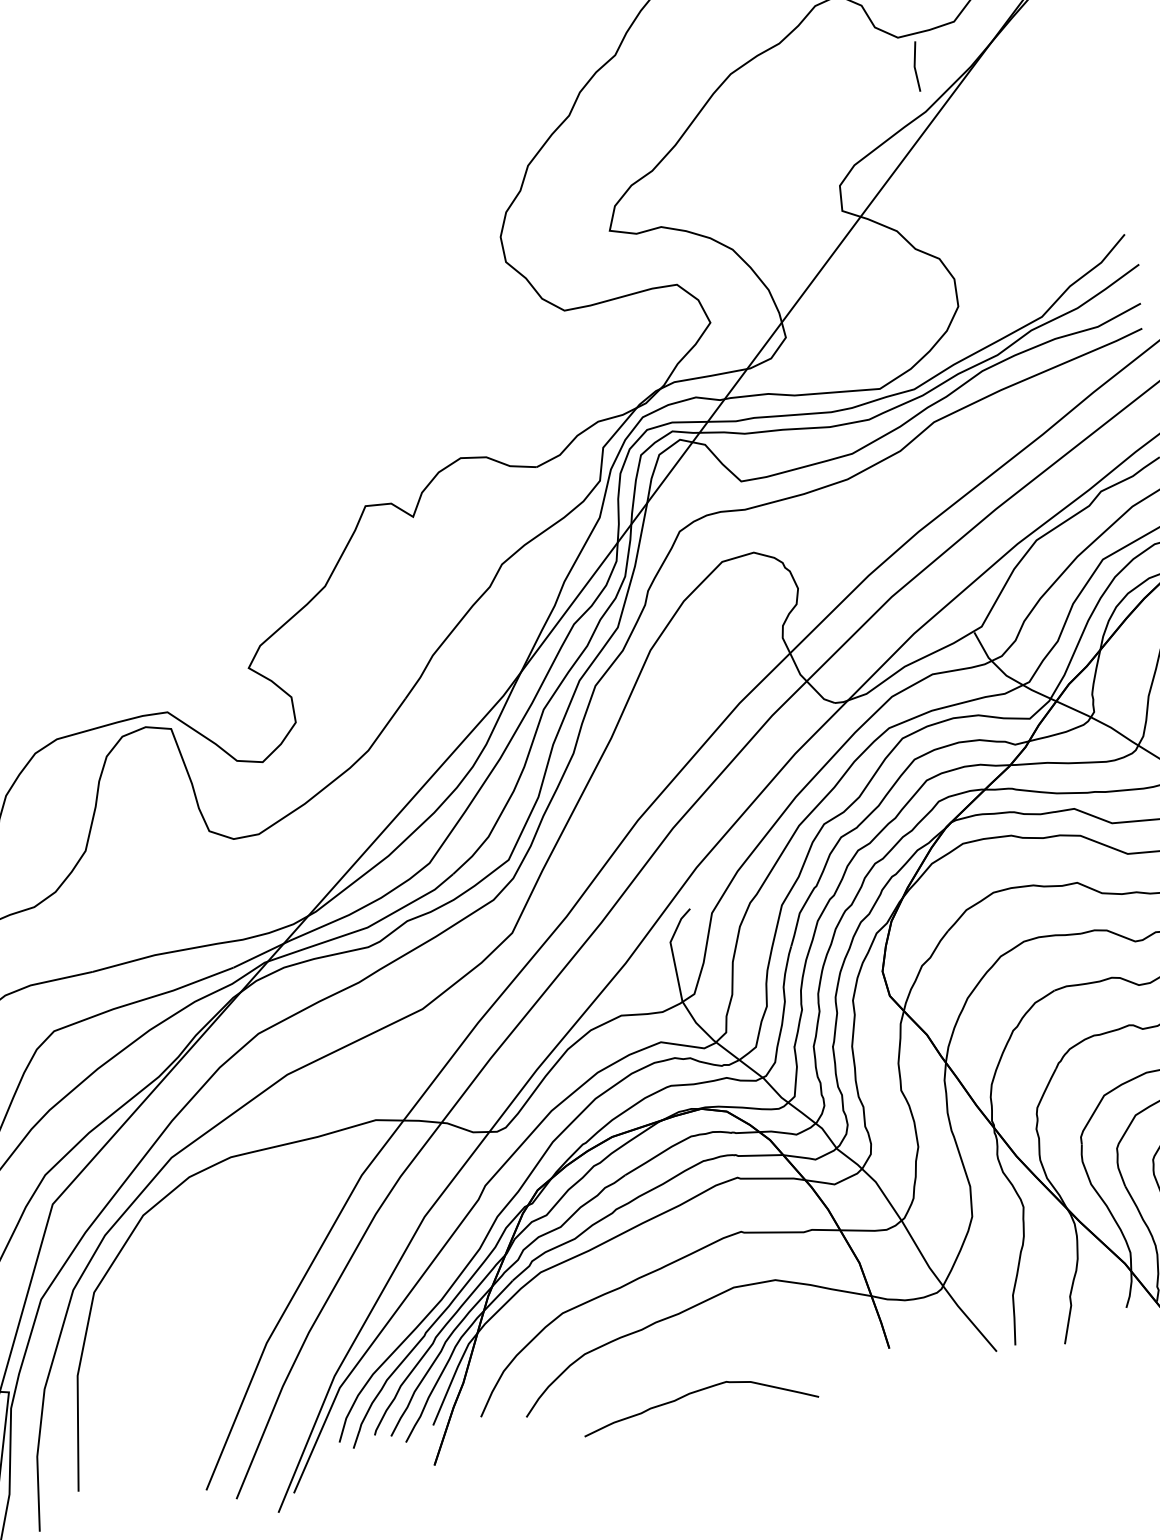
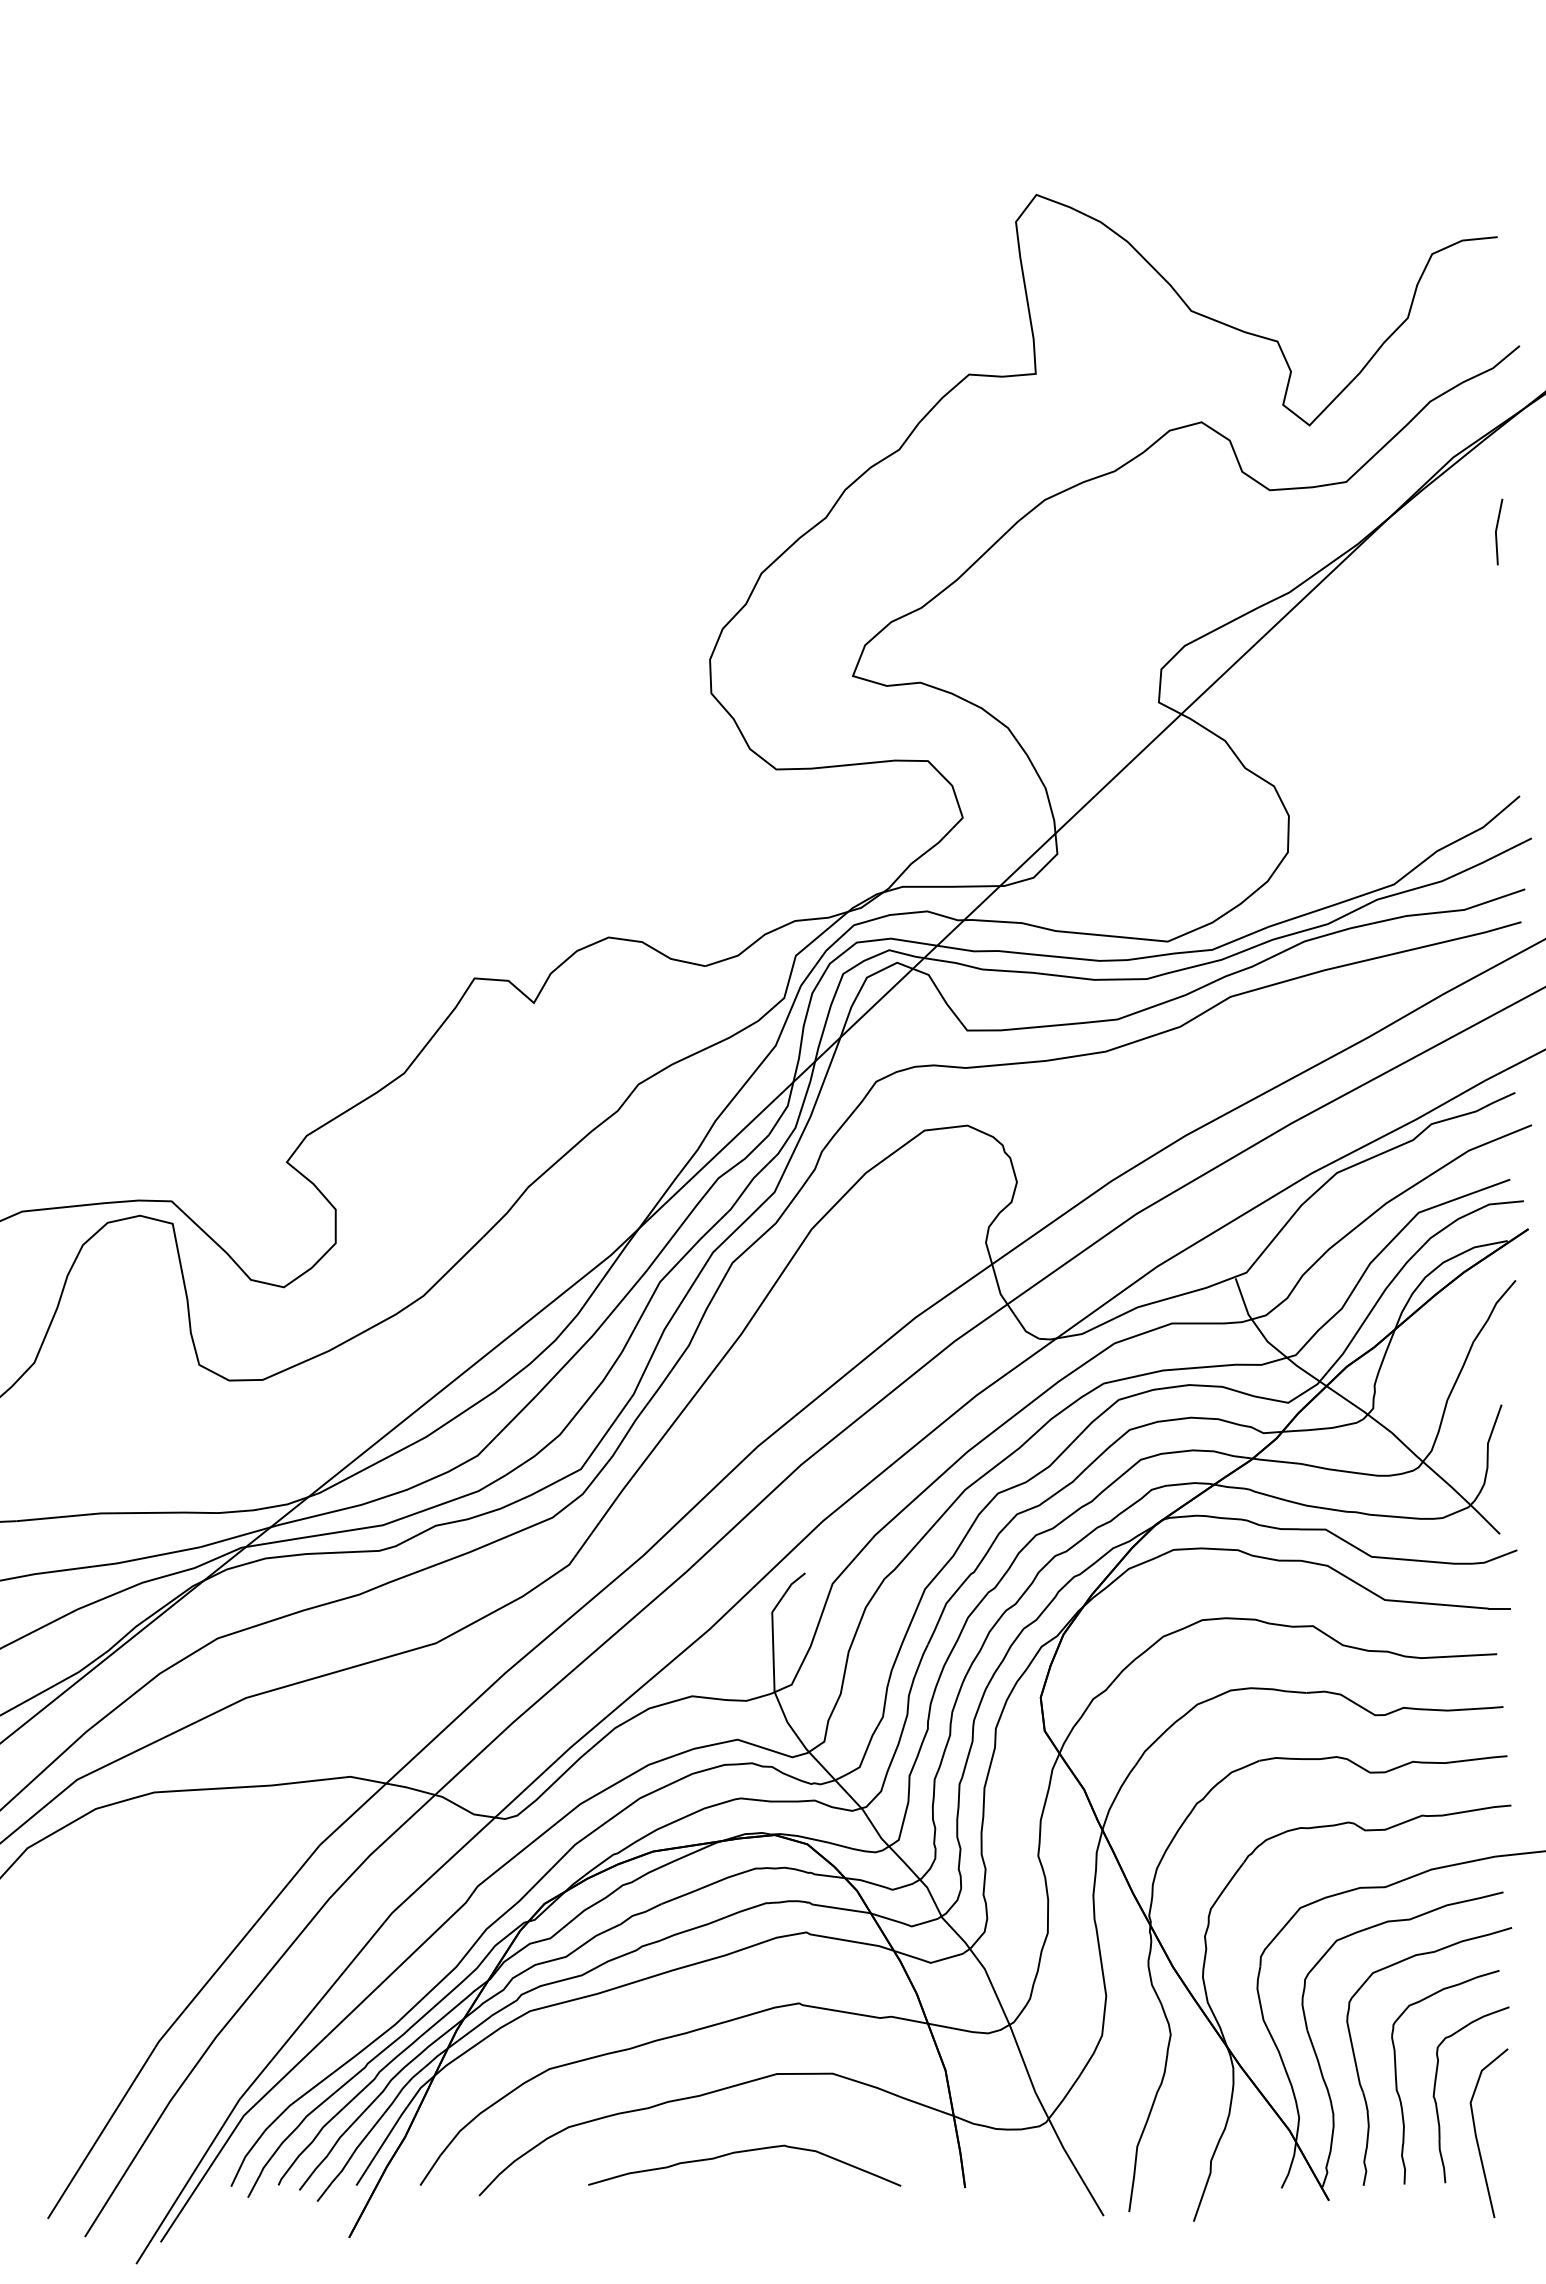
line: (915, 65) -> (1497, 530), moved
curve: (697, 1392) -> (744, 2152), moved

